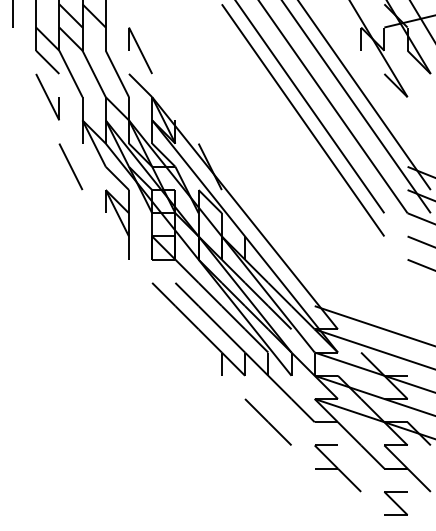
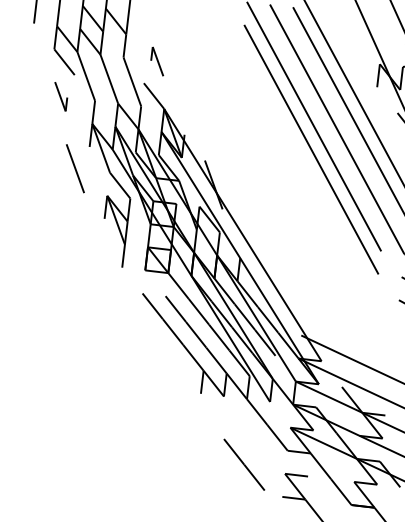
part: (140, 50) -> (158, 61), size x0.6
part: (47, 96) -> (60, 96), size x0.6
line: (267, 421) -> (243, 464), moved

